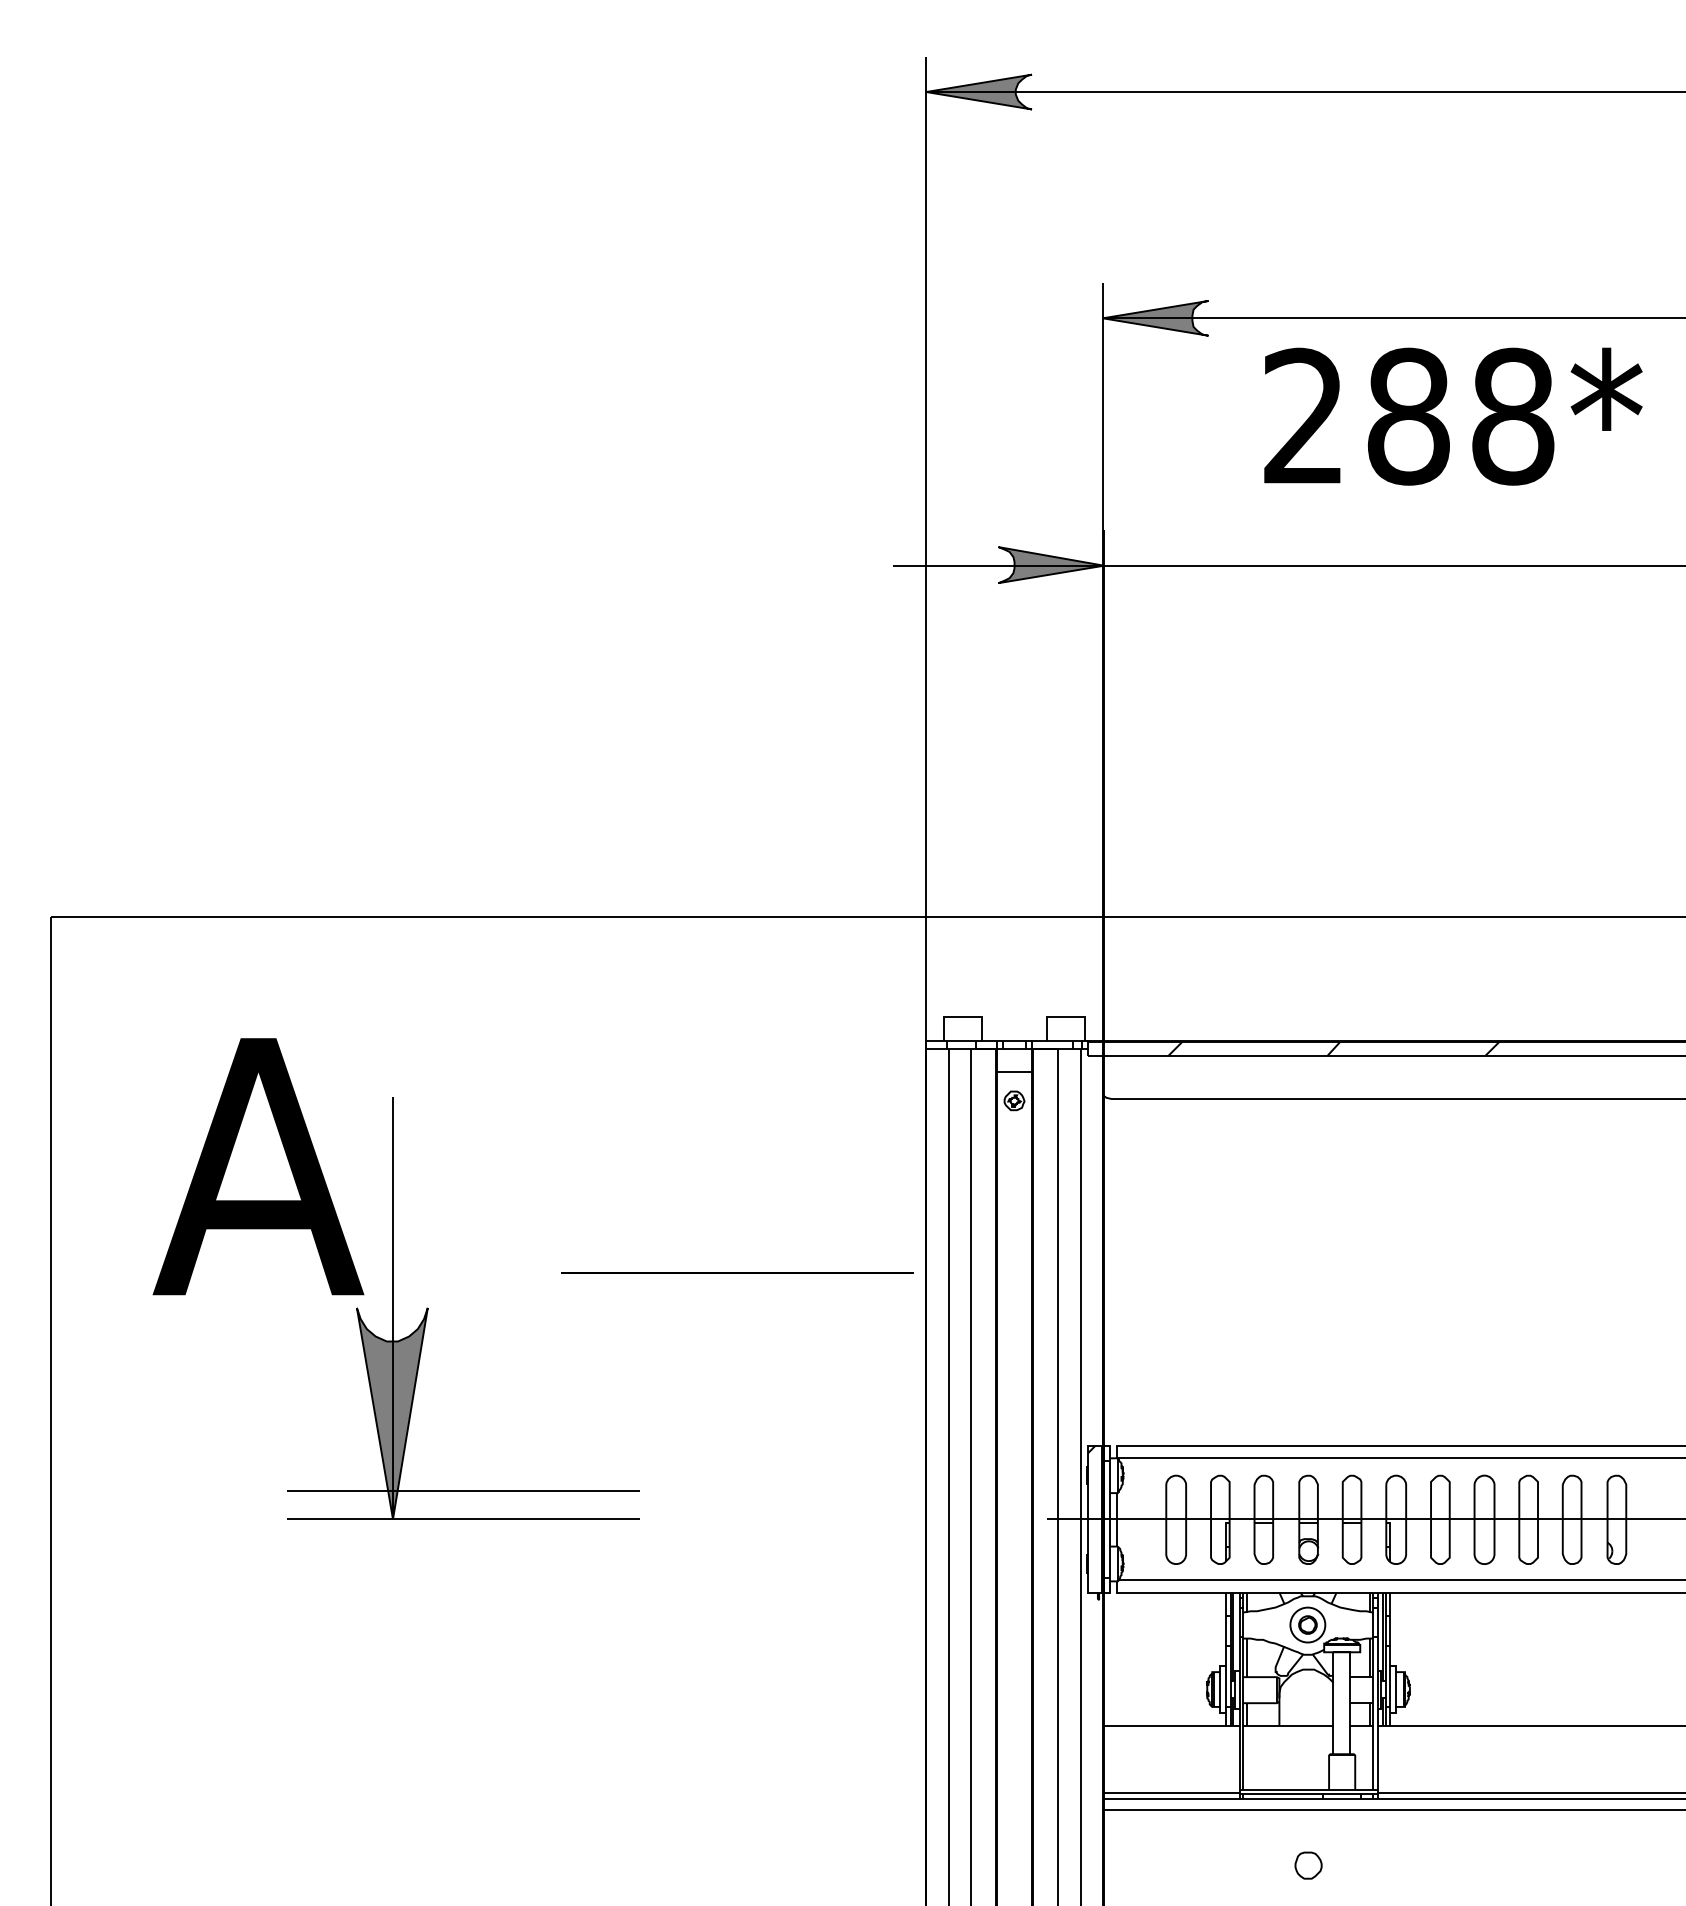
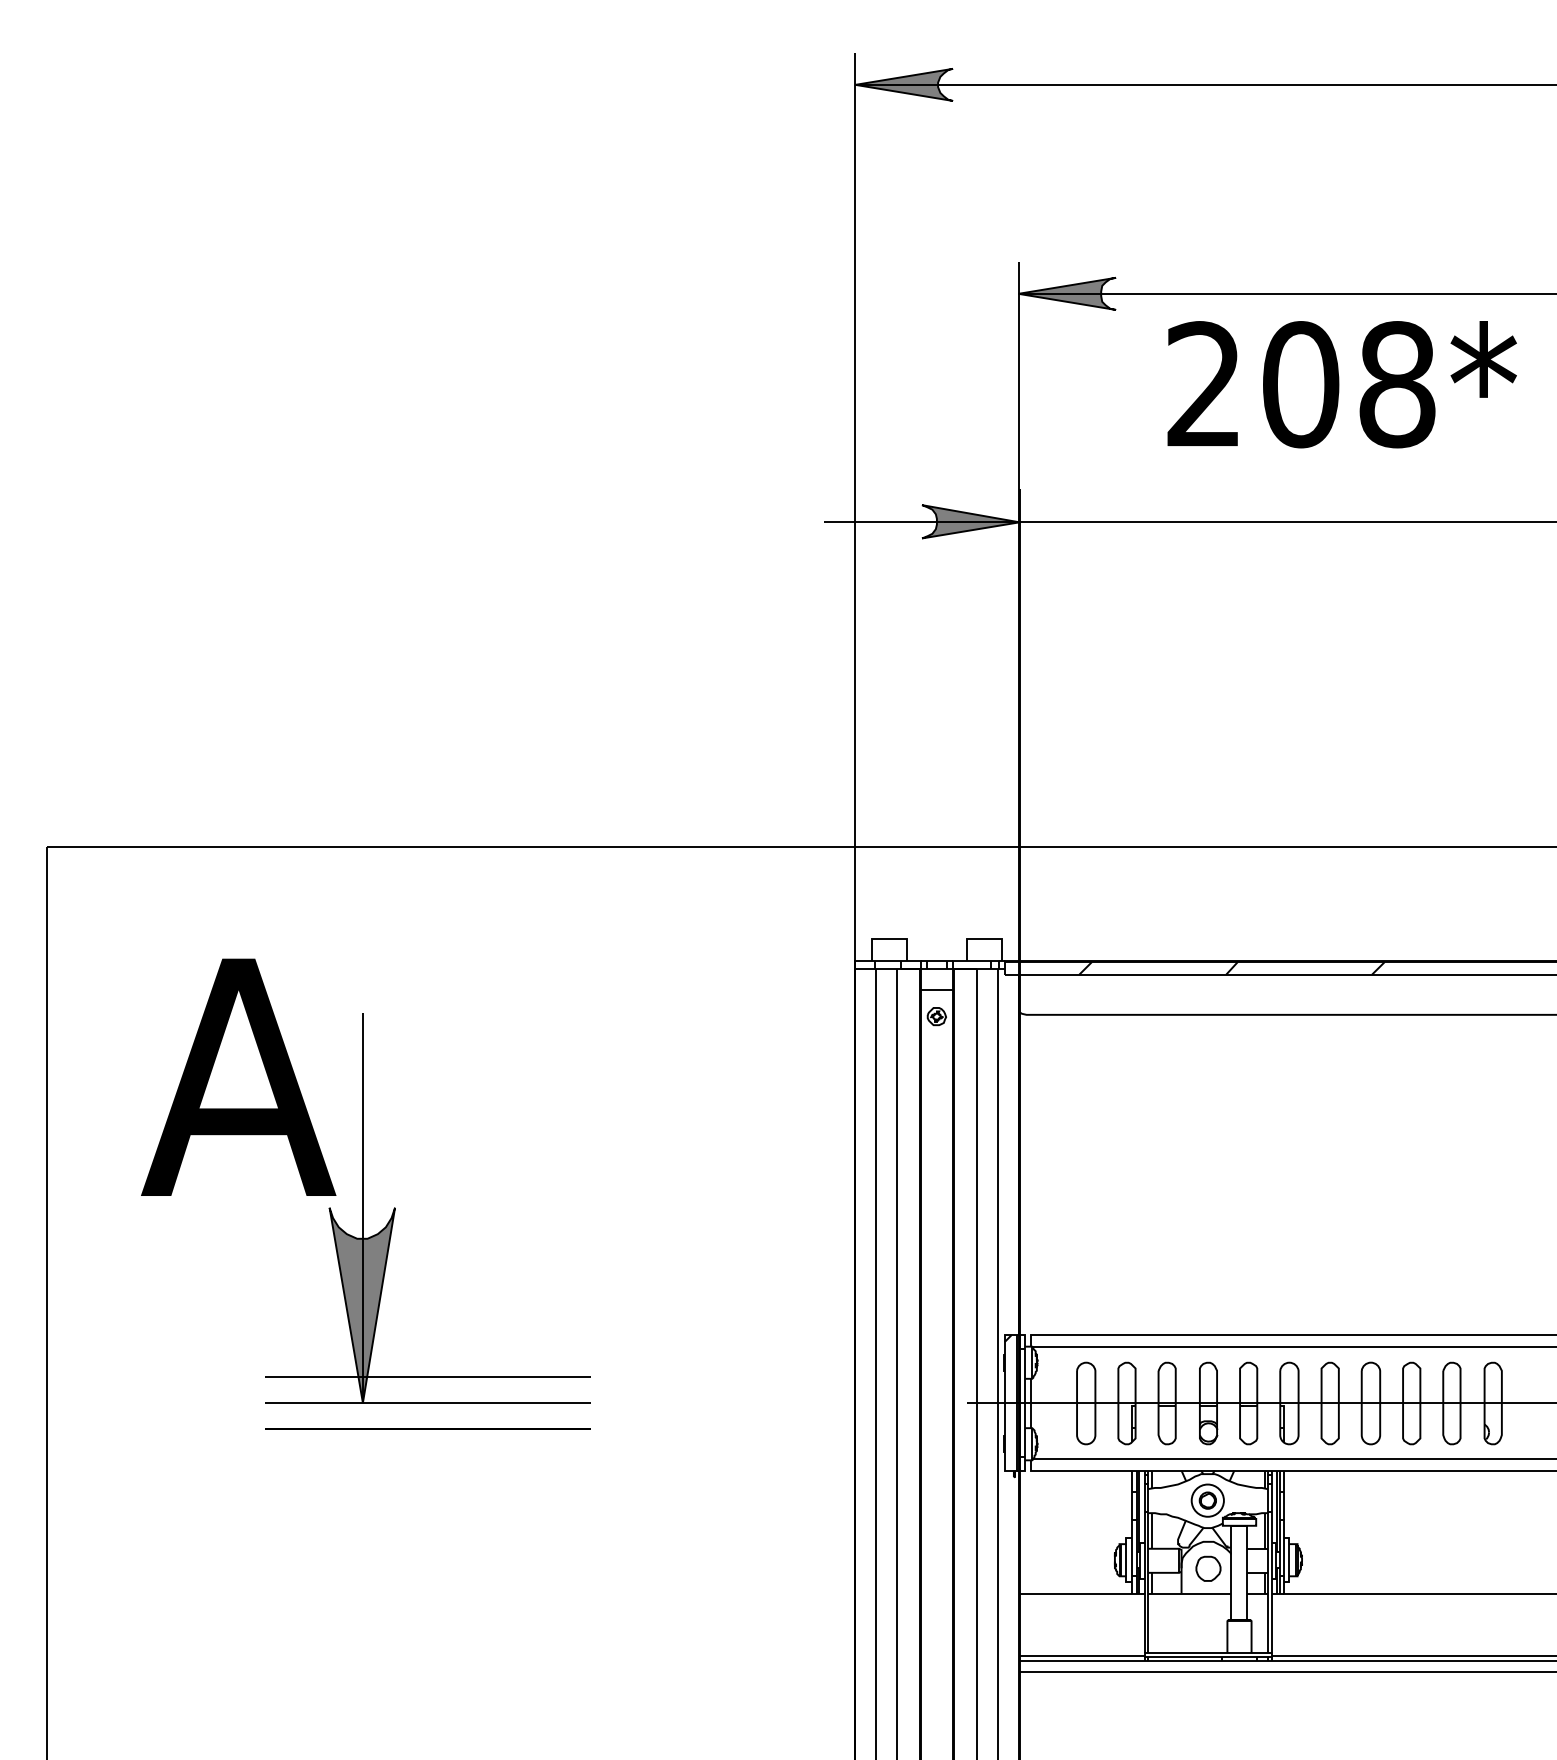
text: (1409, 416) -> (1301, 384), 288* -> 208*
line: (736, 1272) -> (427, 1428), moved
part: (1308, 1865) -> (1208, 1568), moved

